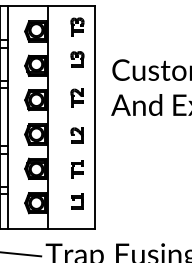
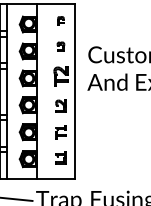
part: (77, 26) -> (60, 20), size x0.6
part: (77, 59) -> (60, 46), size x0.7
part: (76, 97) -> (60, 76), size x1.4

